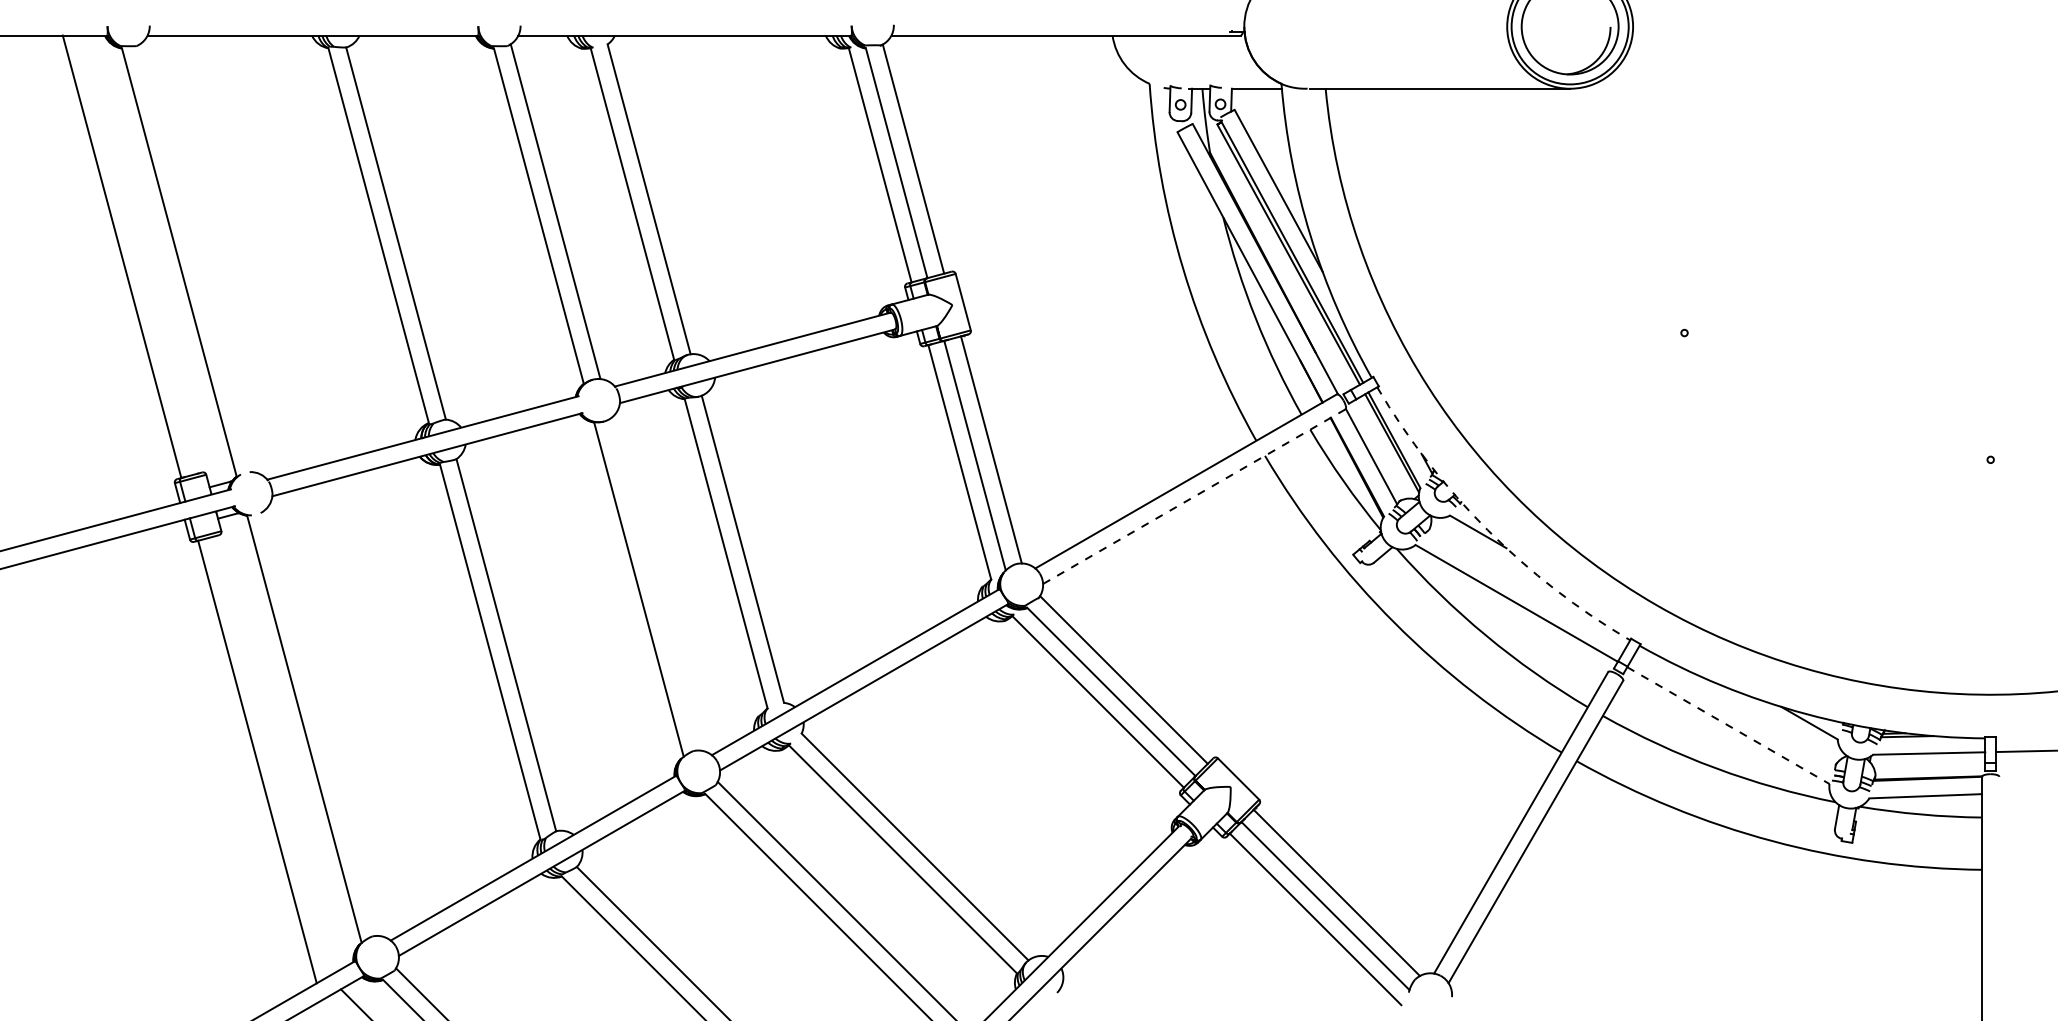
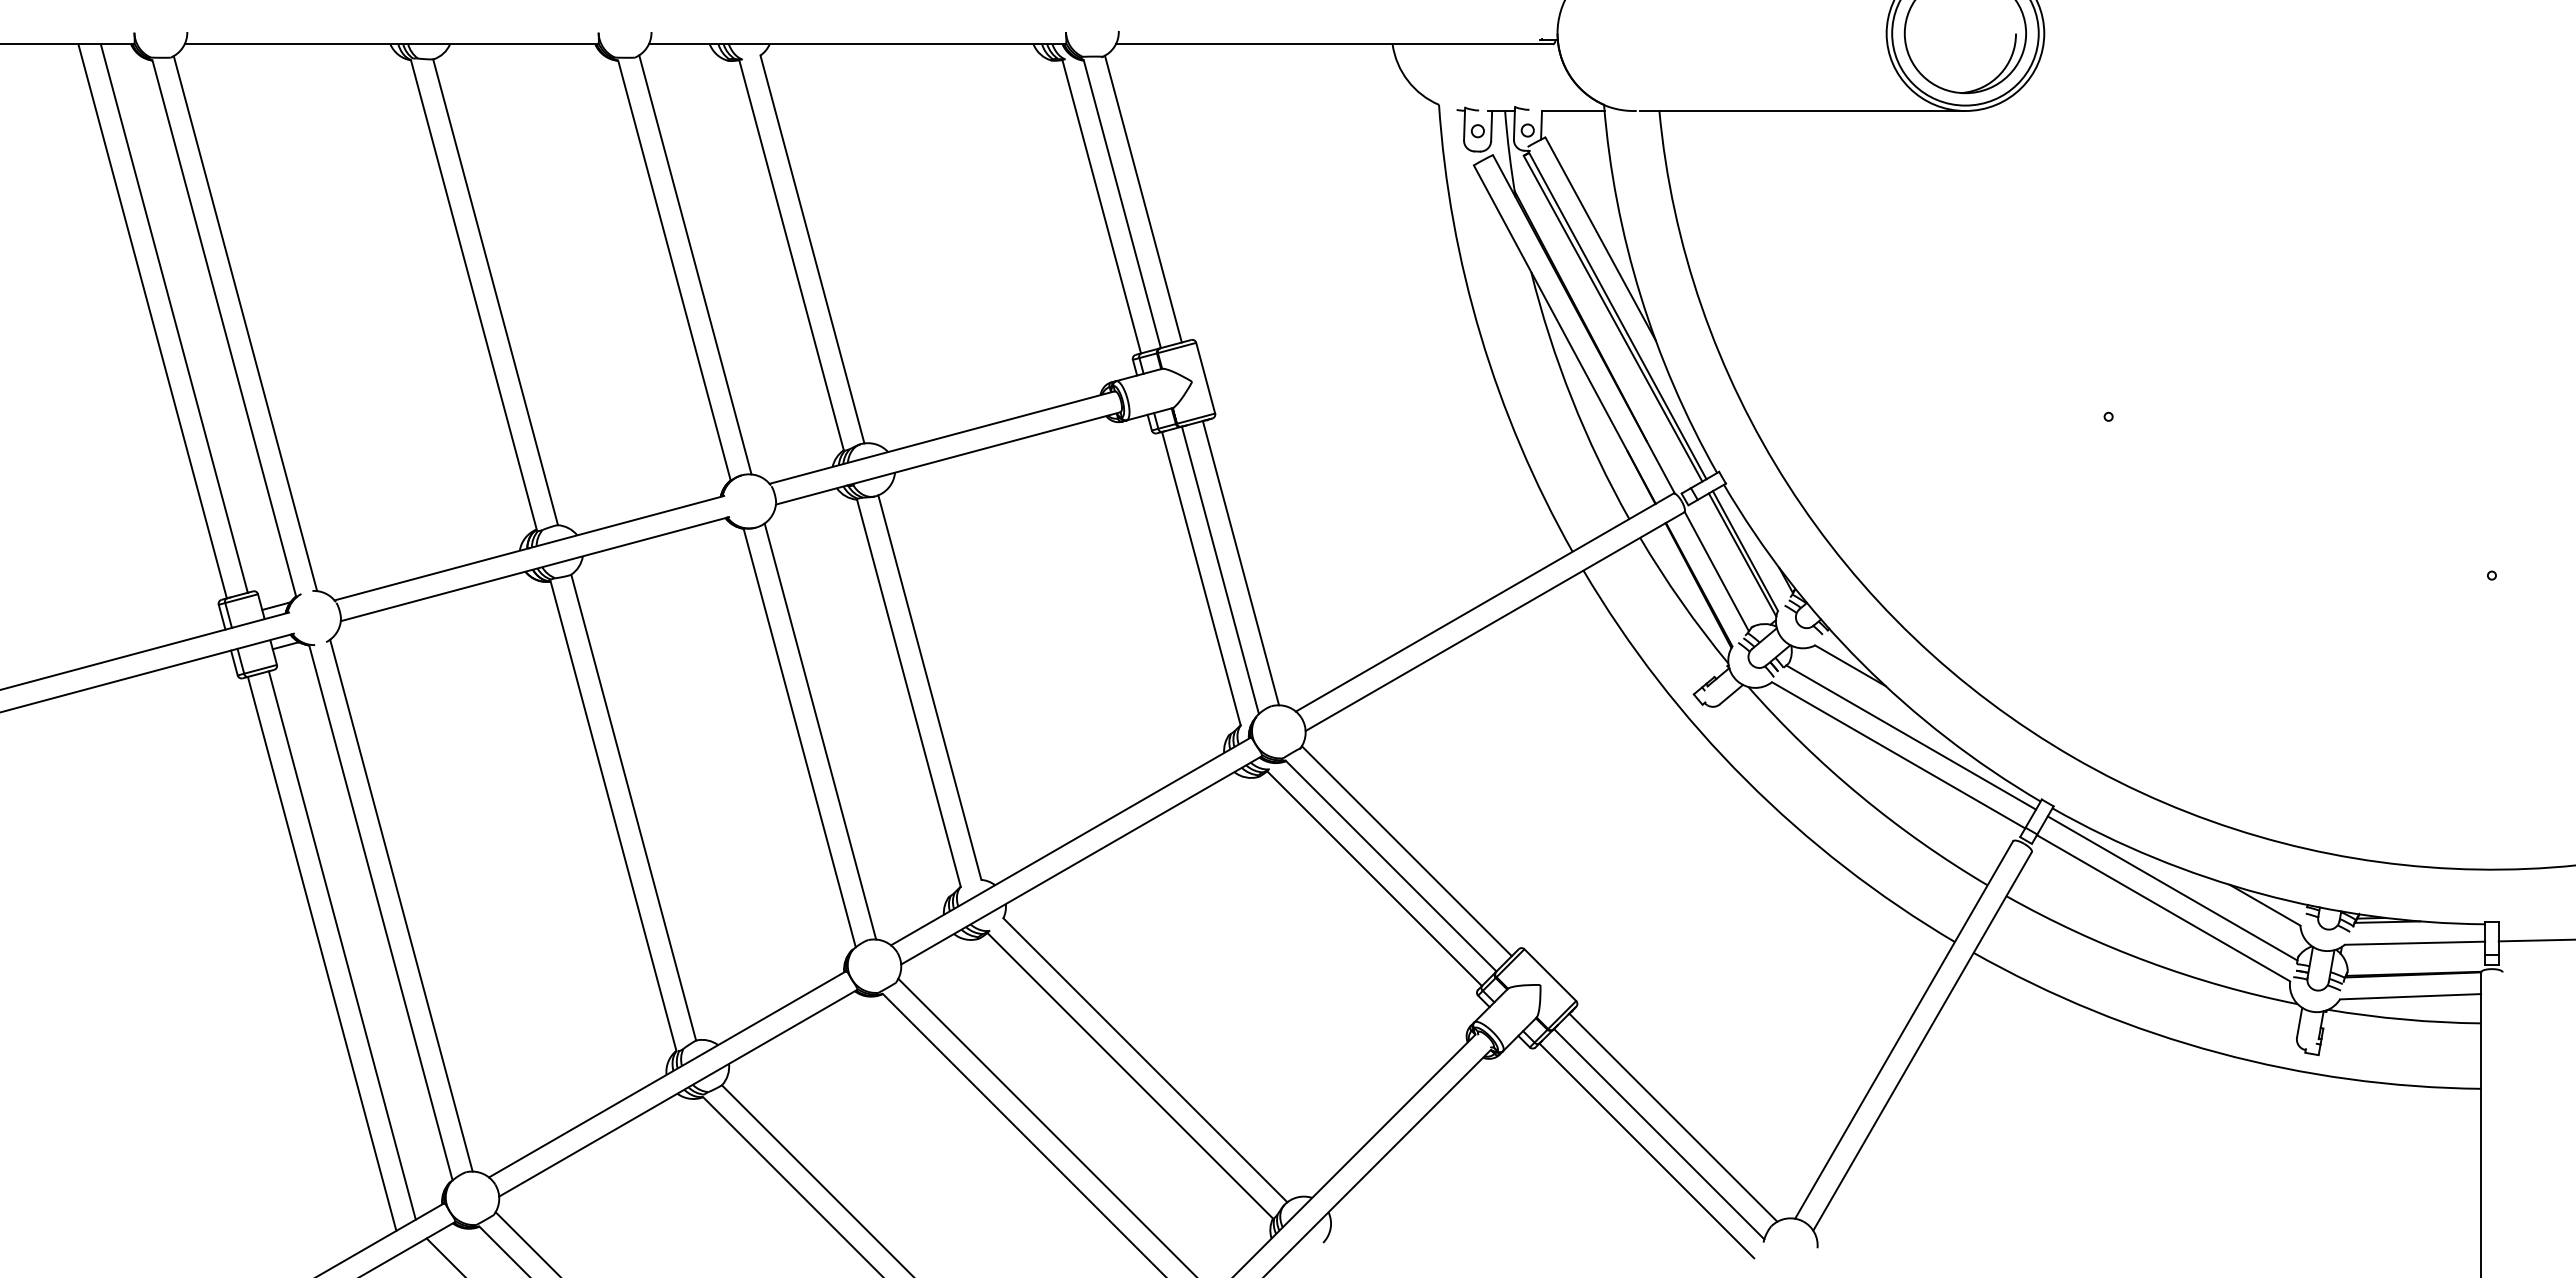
line: (138, 254) -> (173, 318), added
line: (196, 258) -> (245, 323), added
line: (1193, 496) -> (1494, 621), dashed -> solid
arc: (1487, 530) -> (1862, 663), dashed -> solid
line: (655, 584) -> (820, 731), added
line: (1527, 589) -> (1911, 737), added
line: (1735, 709) -> (2172, 888), added
line: (320, 723) -> (401, 905), added
line: (1728, 725) -> (2163, 908), dashed -> solid
line: (272, 755) -> (341, 945), added

